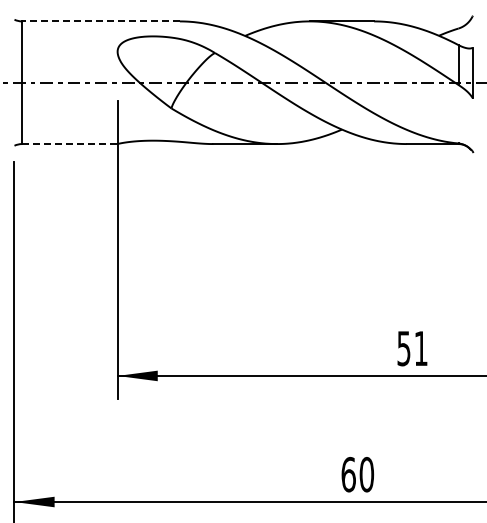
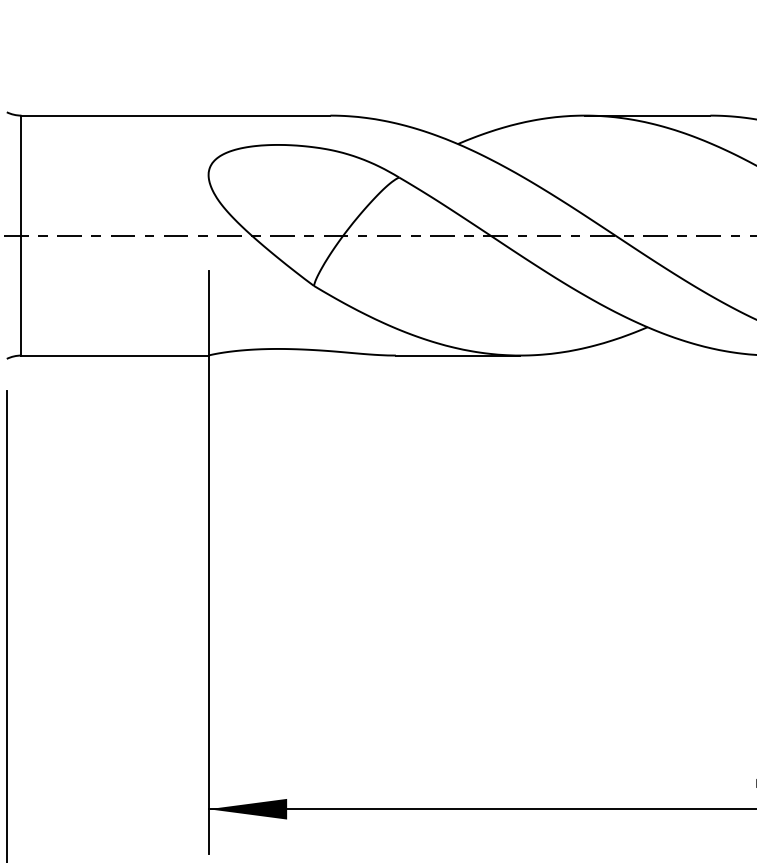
line: (100, 21) -> (175, 115), dashed -> solid
line: (69, 144) -> (114, 356), dashed -> solid

